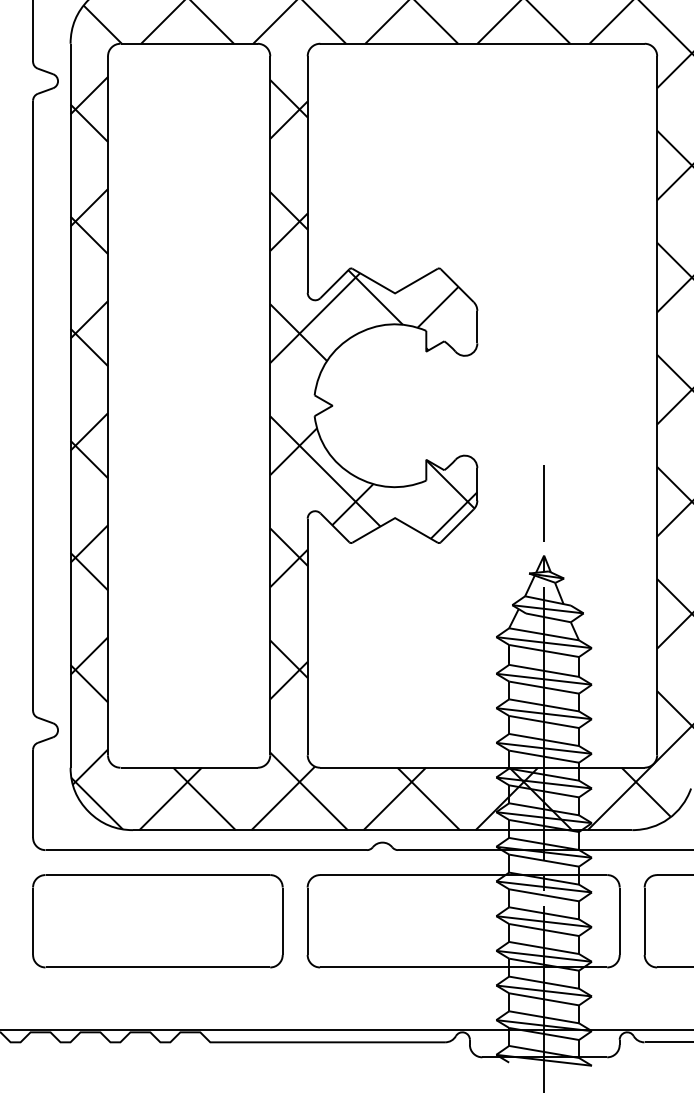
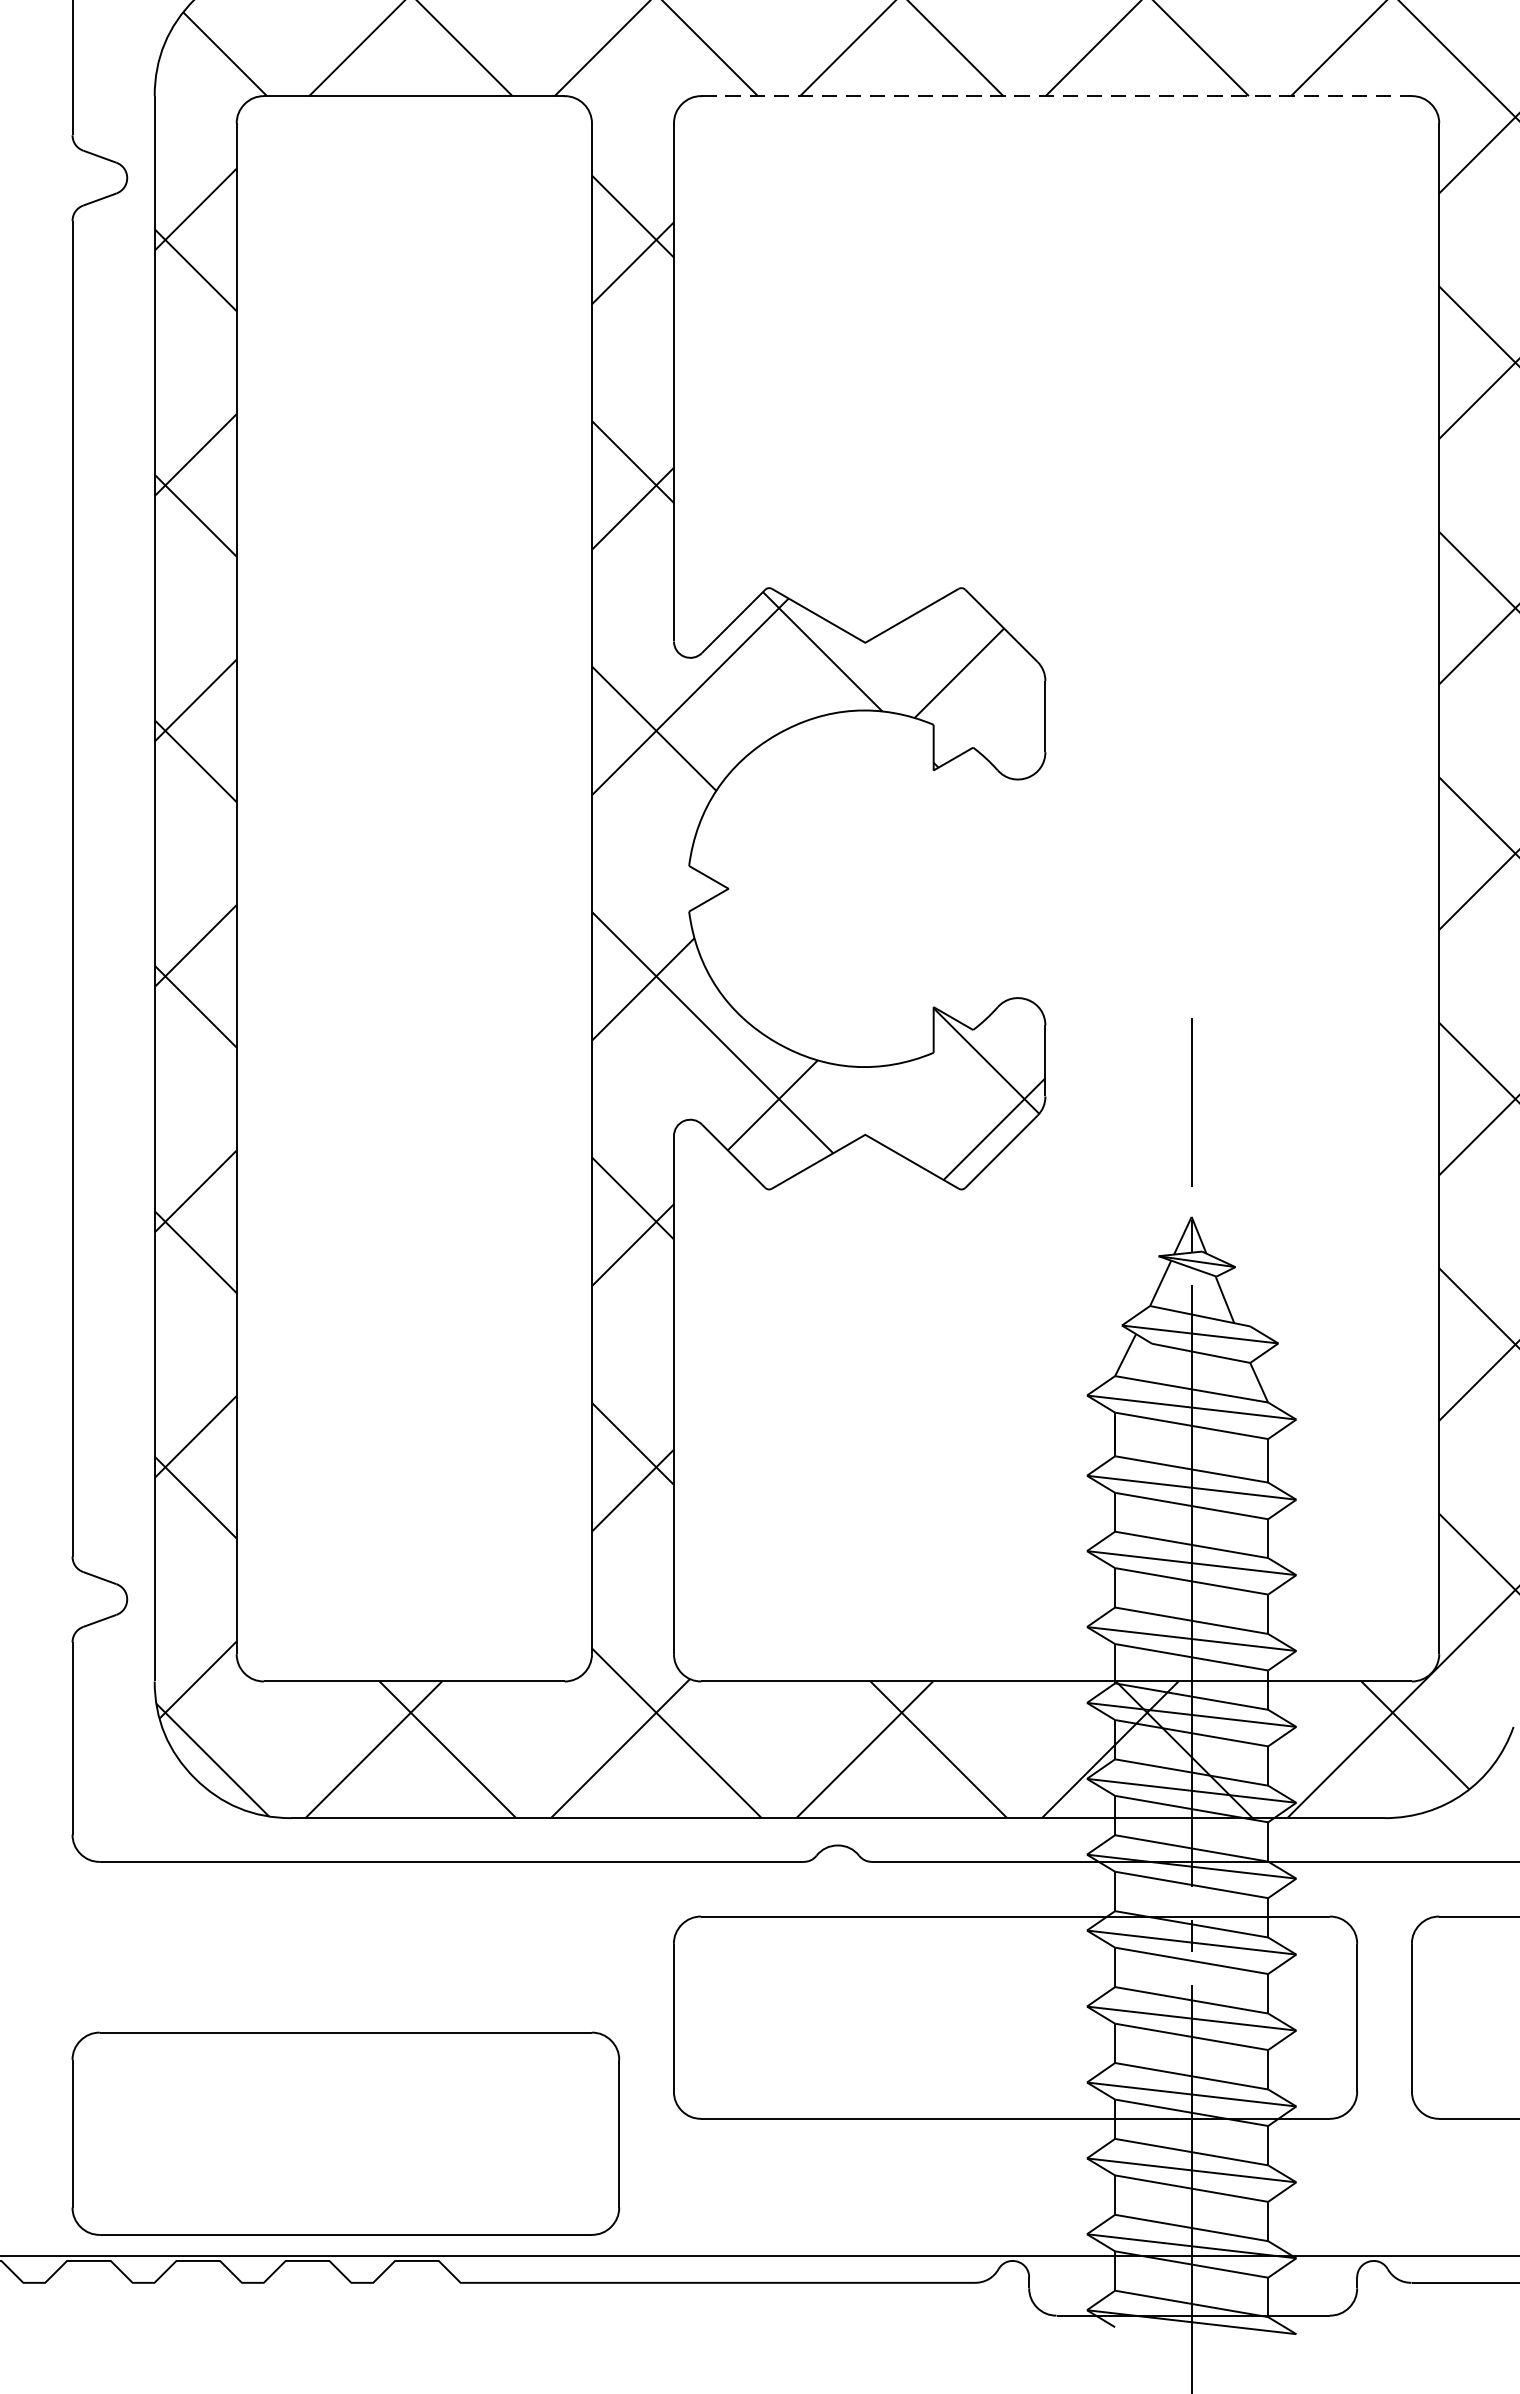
line: (482, 43) -> (1056, 95), solid -> dashed
part: (157, 921) -> (345, 2134), moved

